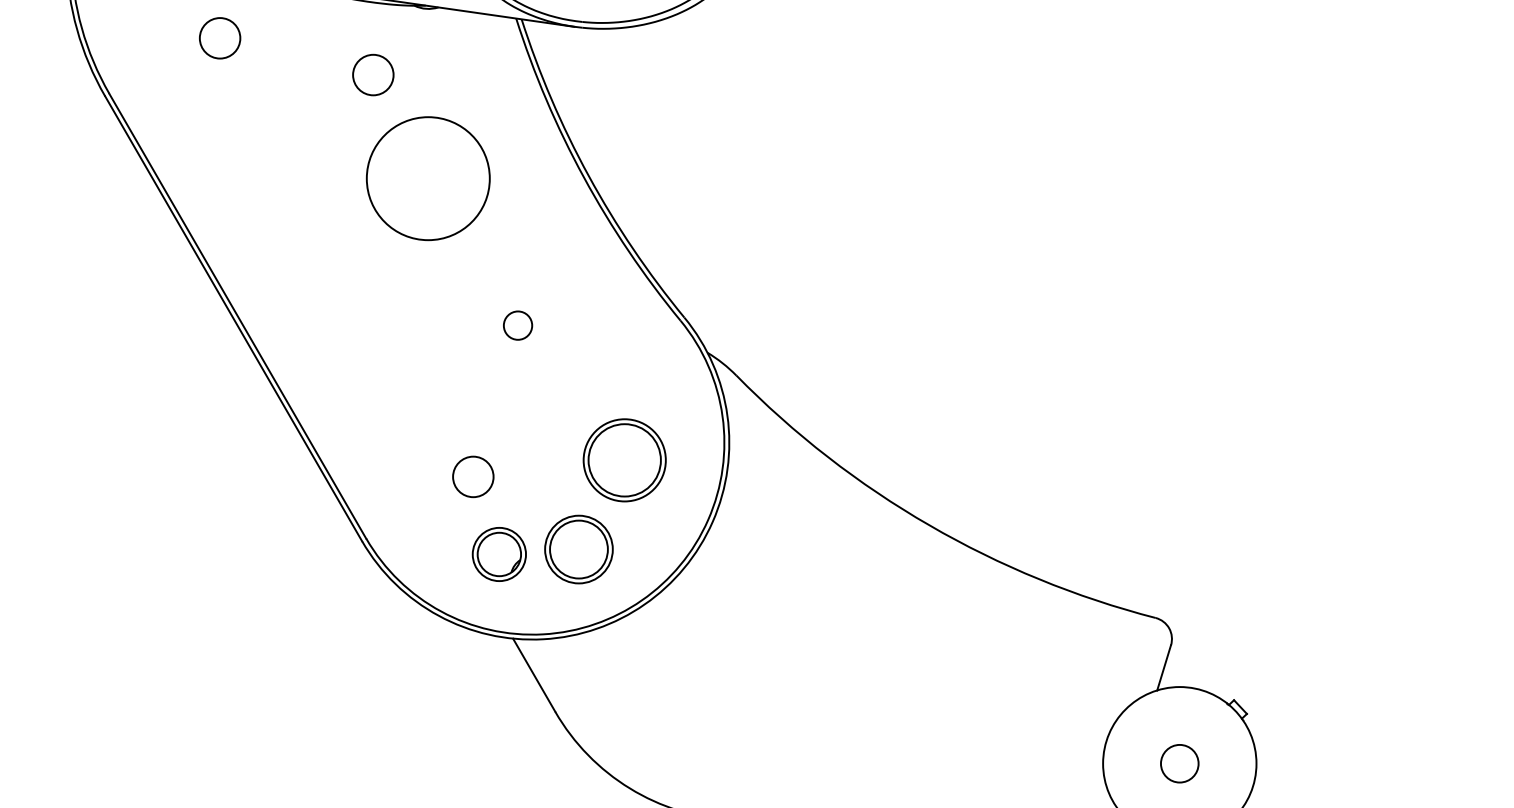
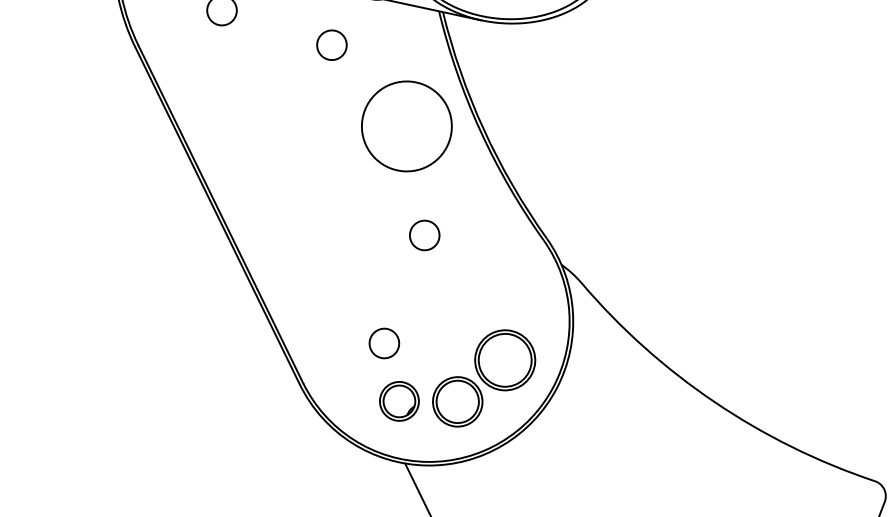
circle: (427, 178) -> (406, 126), moved
circle: (517, 325) -> (424, 235), size x1.43
part: (624, 460) -> (505, 360), moved

